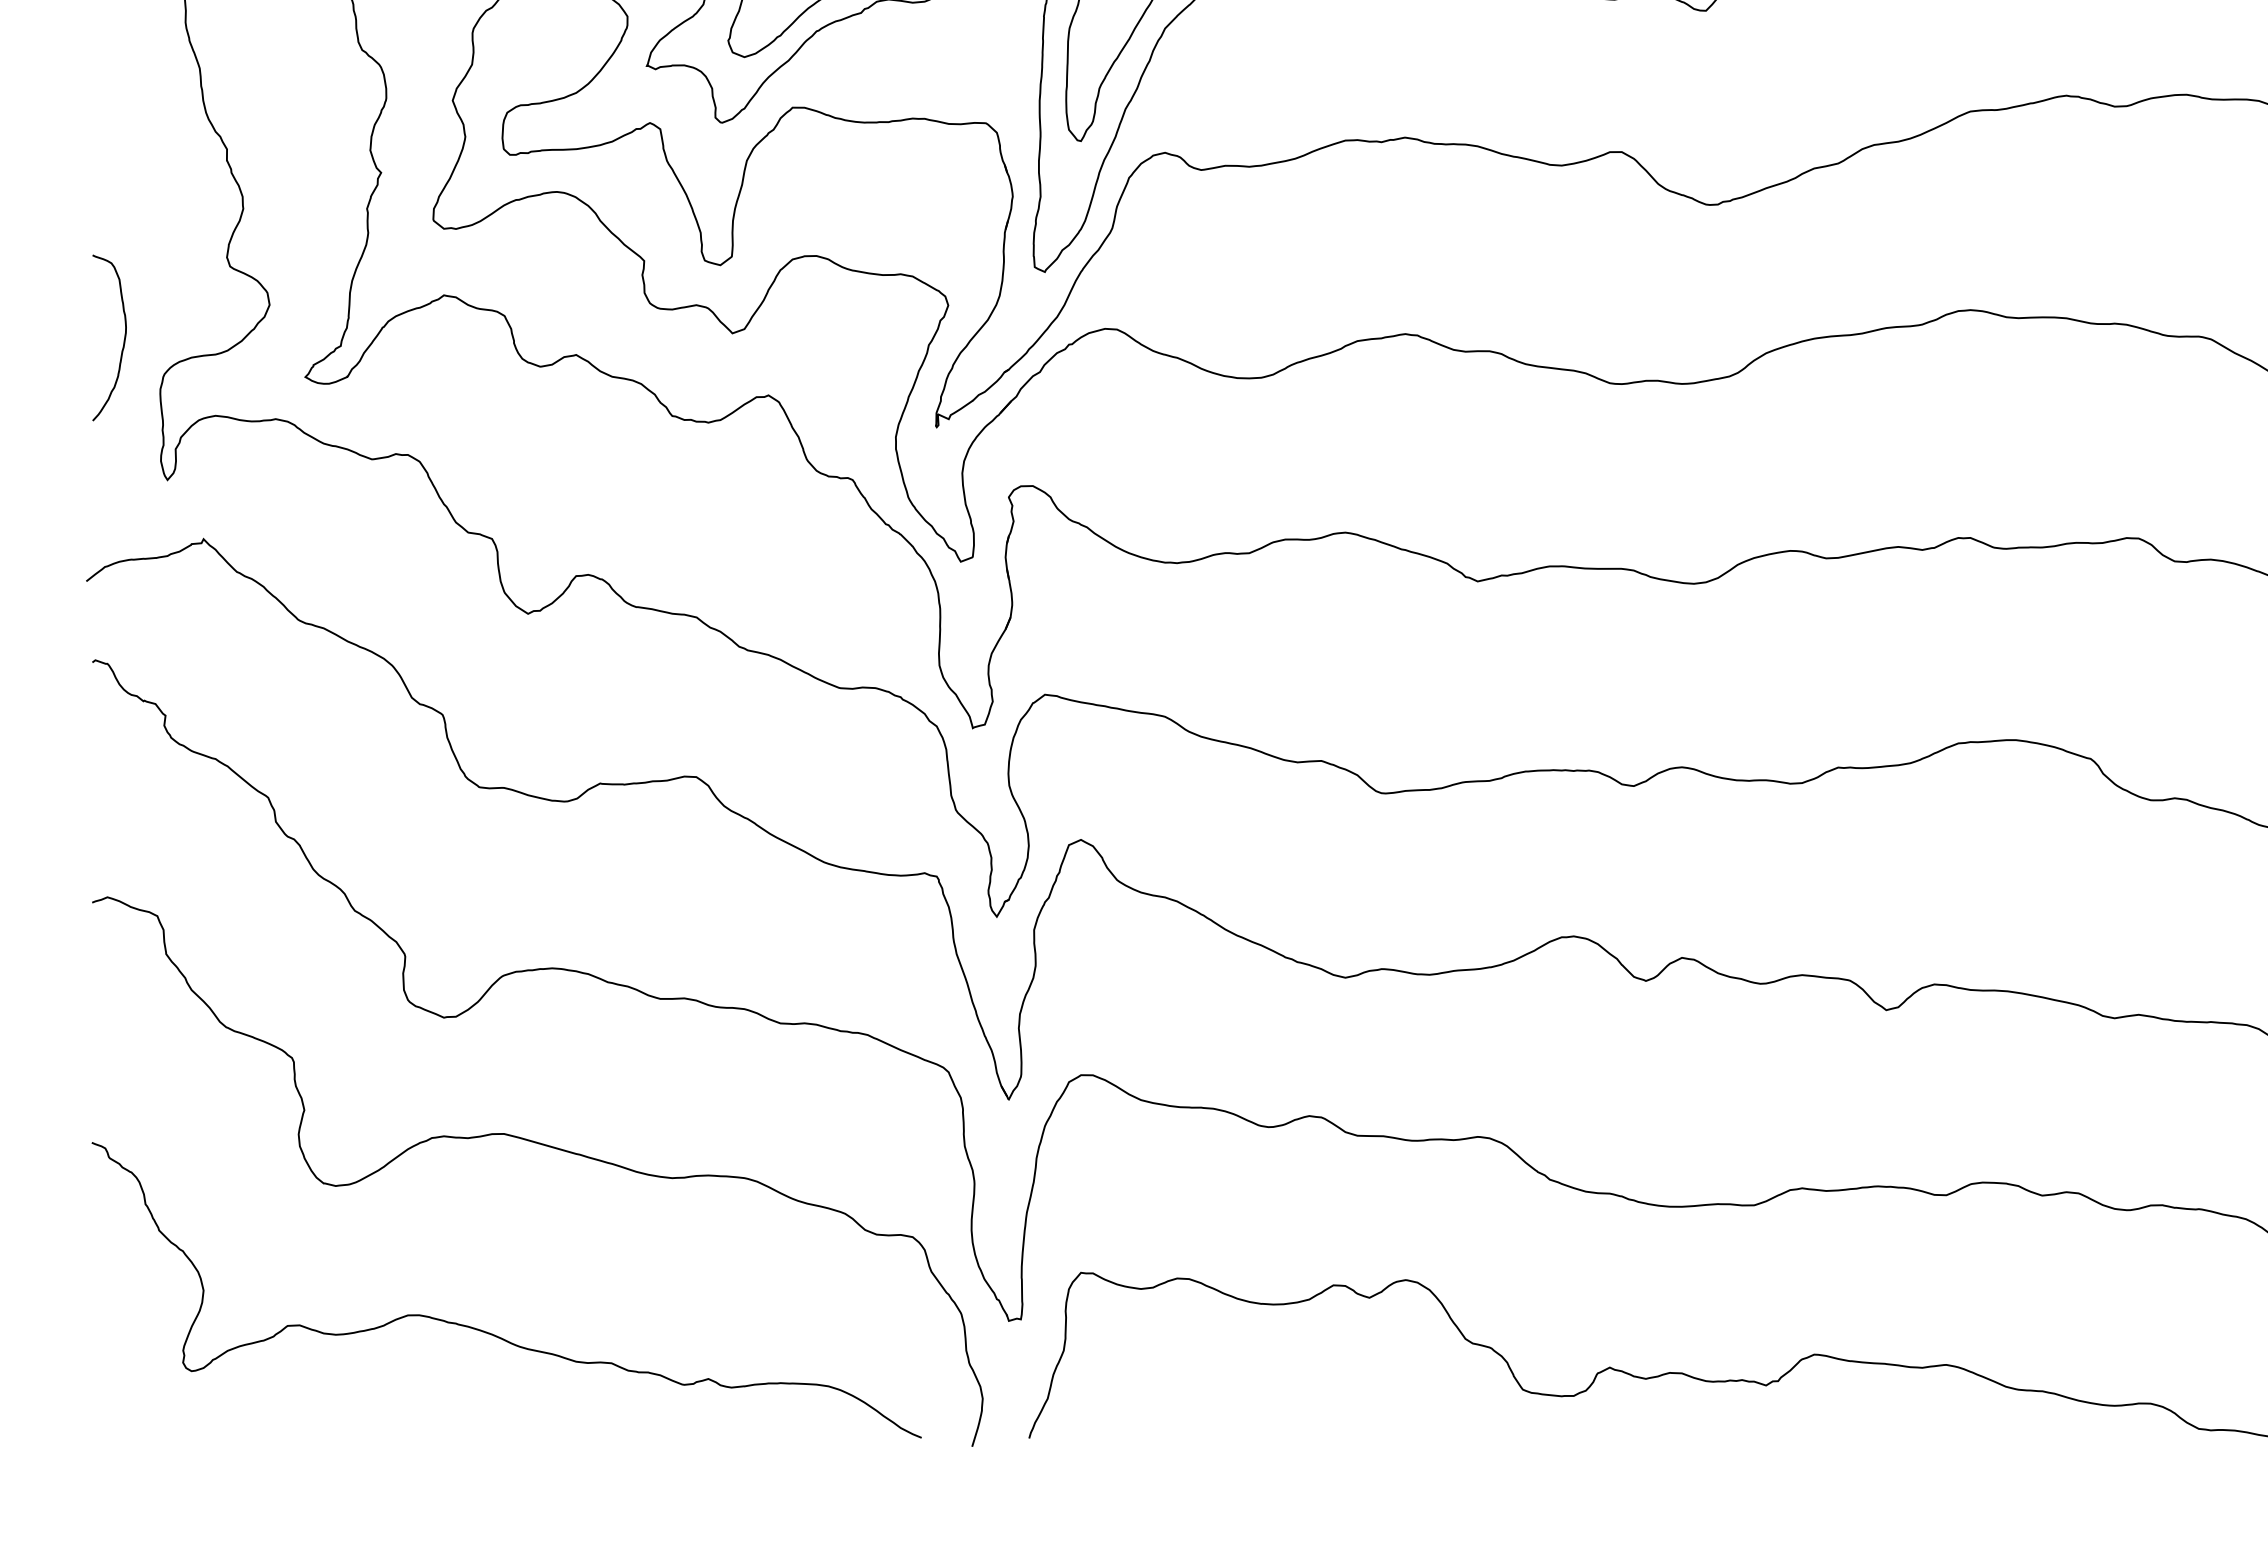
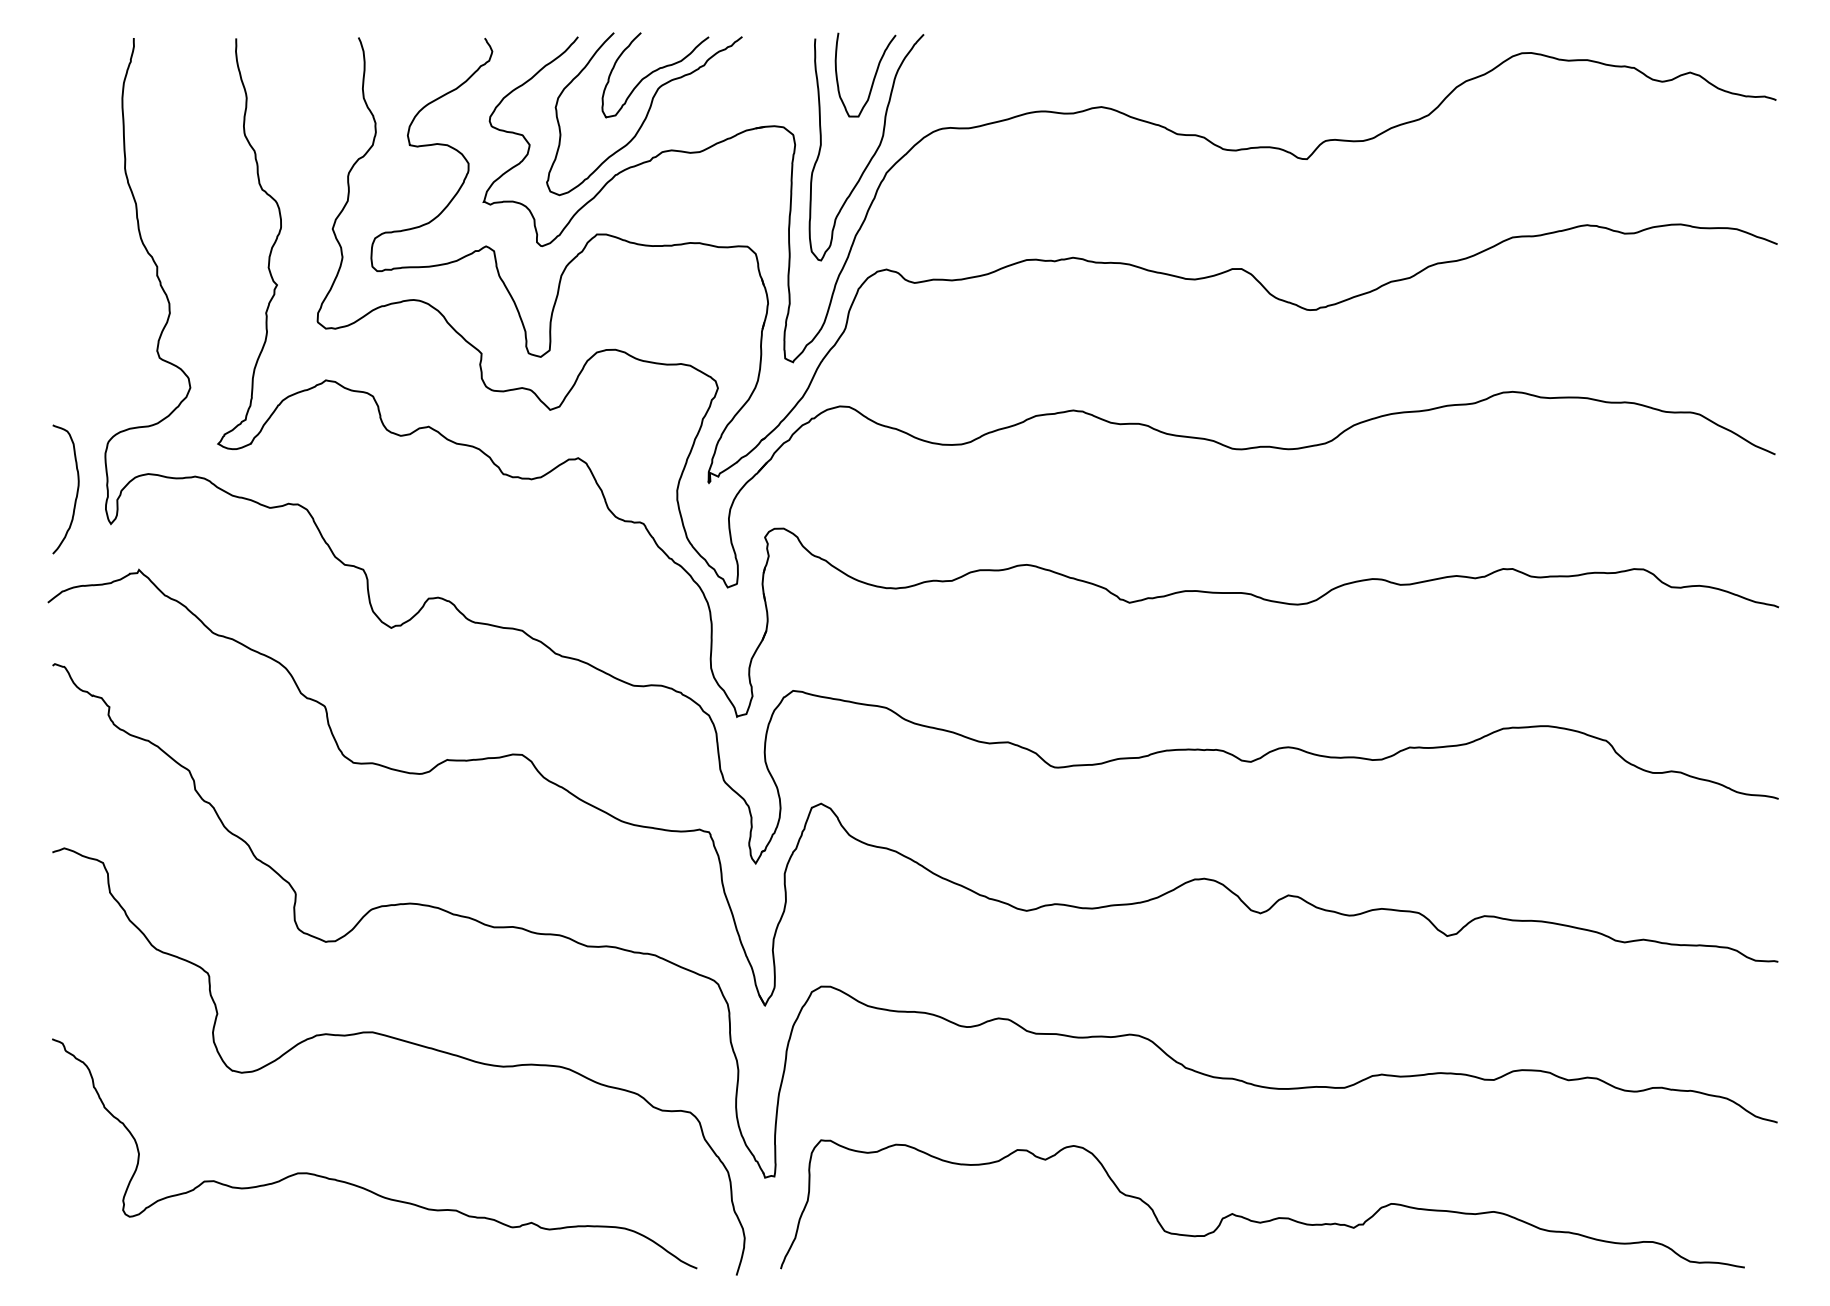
curve: (123, 340) -> (76, 491), moved

